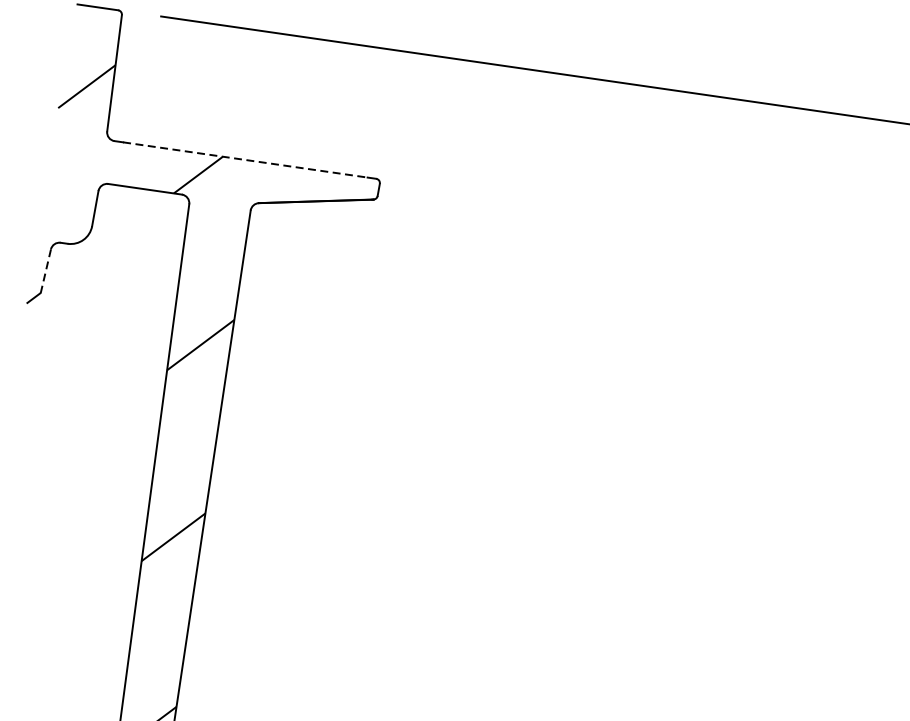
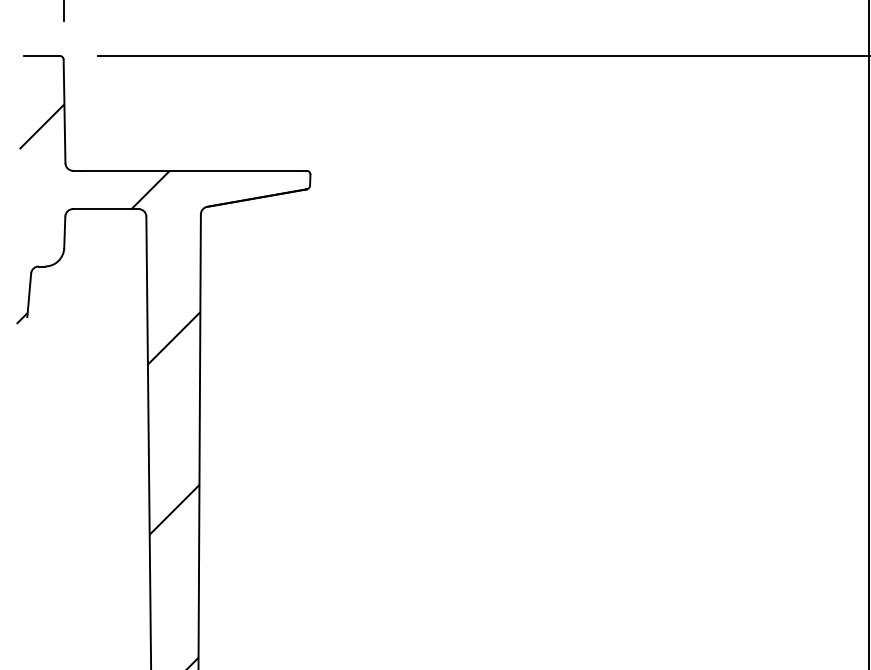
line: (246, 159) -> (190, 170), dashed -> solid
line: (45, 273) -> (29, 295), dashed -> solid

